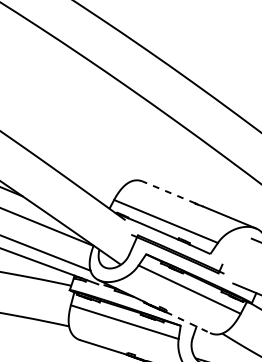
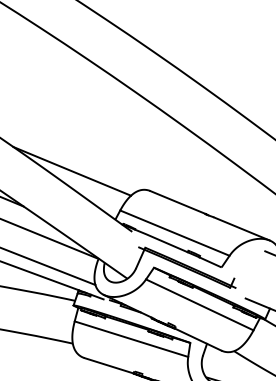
line: (68, 162) -> (72, 171), added
line: (168, 192) -> (177, 202), dashed -> solid
line: (188, 322) -> (198, 339), dashed -> solid

